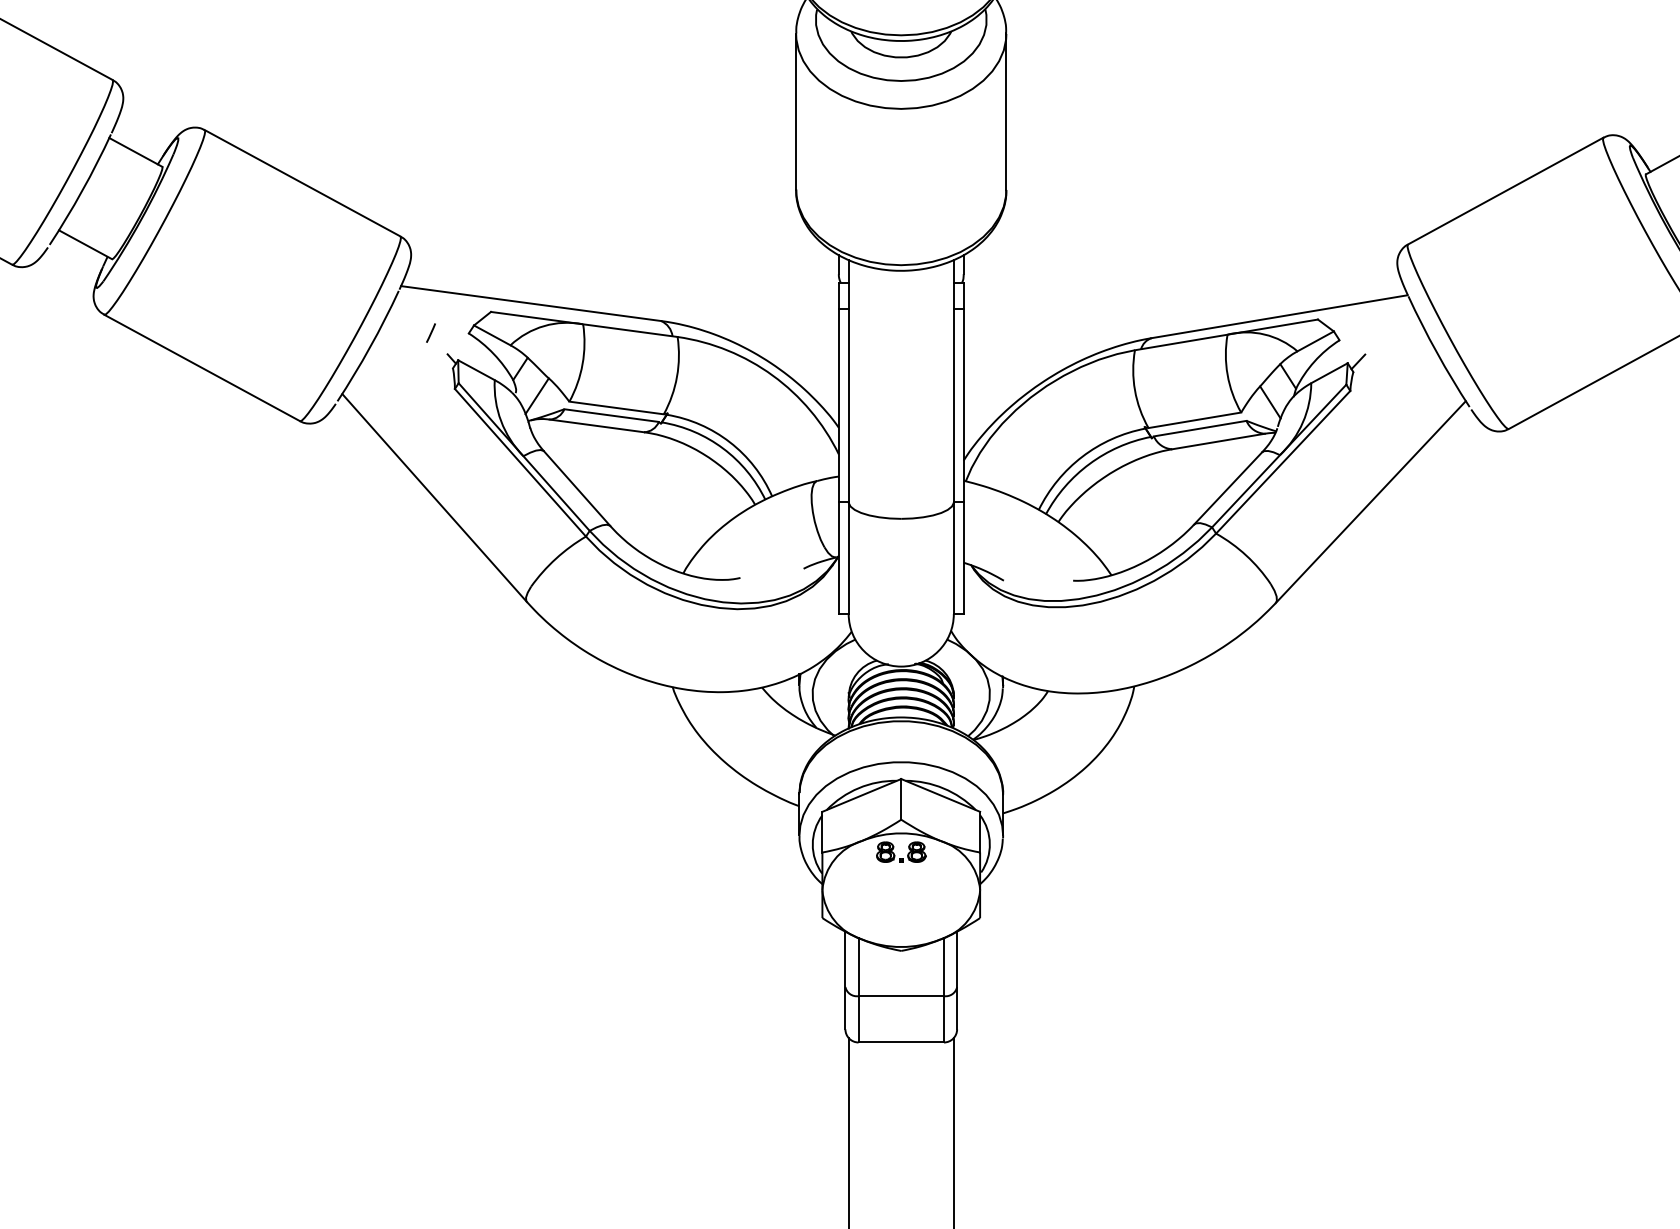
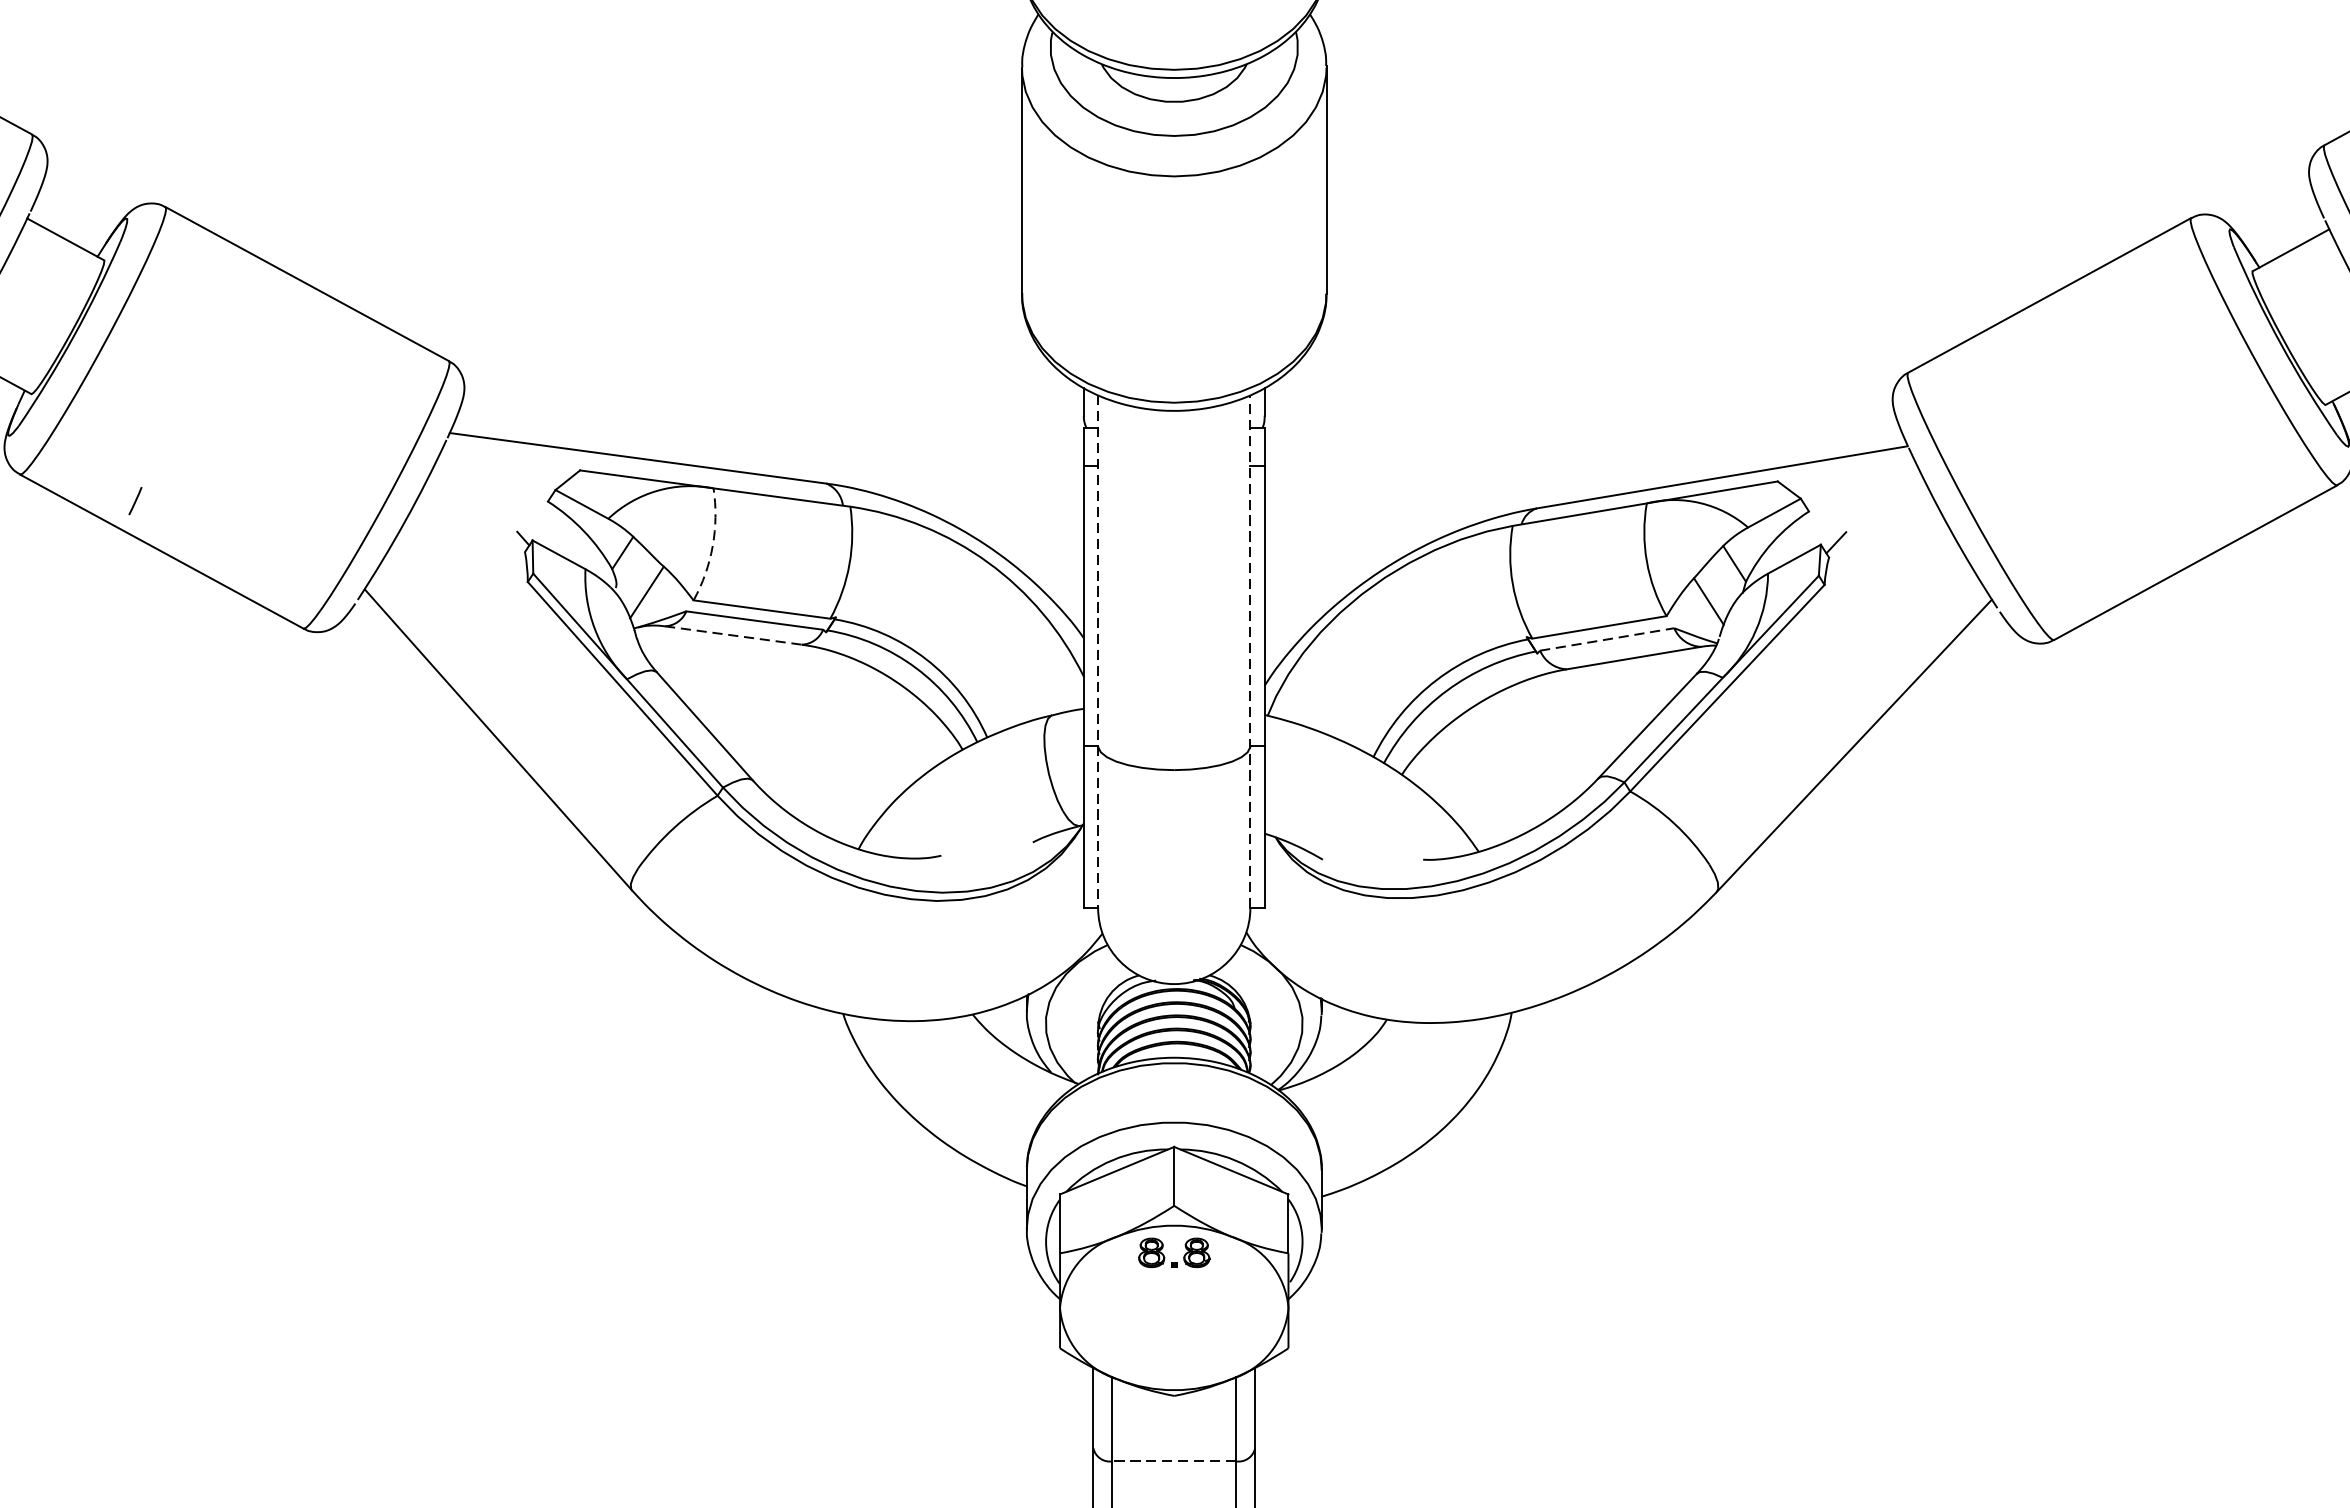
line: (430, 332) -> (134, 500), moved
arc: (582, 364) -> (712, 546), solid -> dashed
line: (596, 425) -> (732, 634), solid -> dashed
line: (1200, 428) -> (1607, 639), solid -> dashed
line: (953, 436) -> (1249, 650), solid -> dashed
line: (848, 437) -> (1097, 652), solid -> dashed
line: (901, 996) -> (1174, 1461), solid -> dashed

